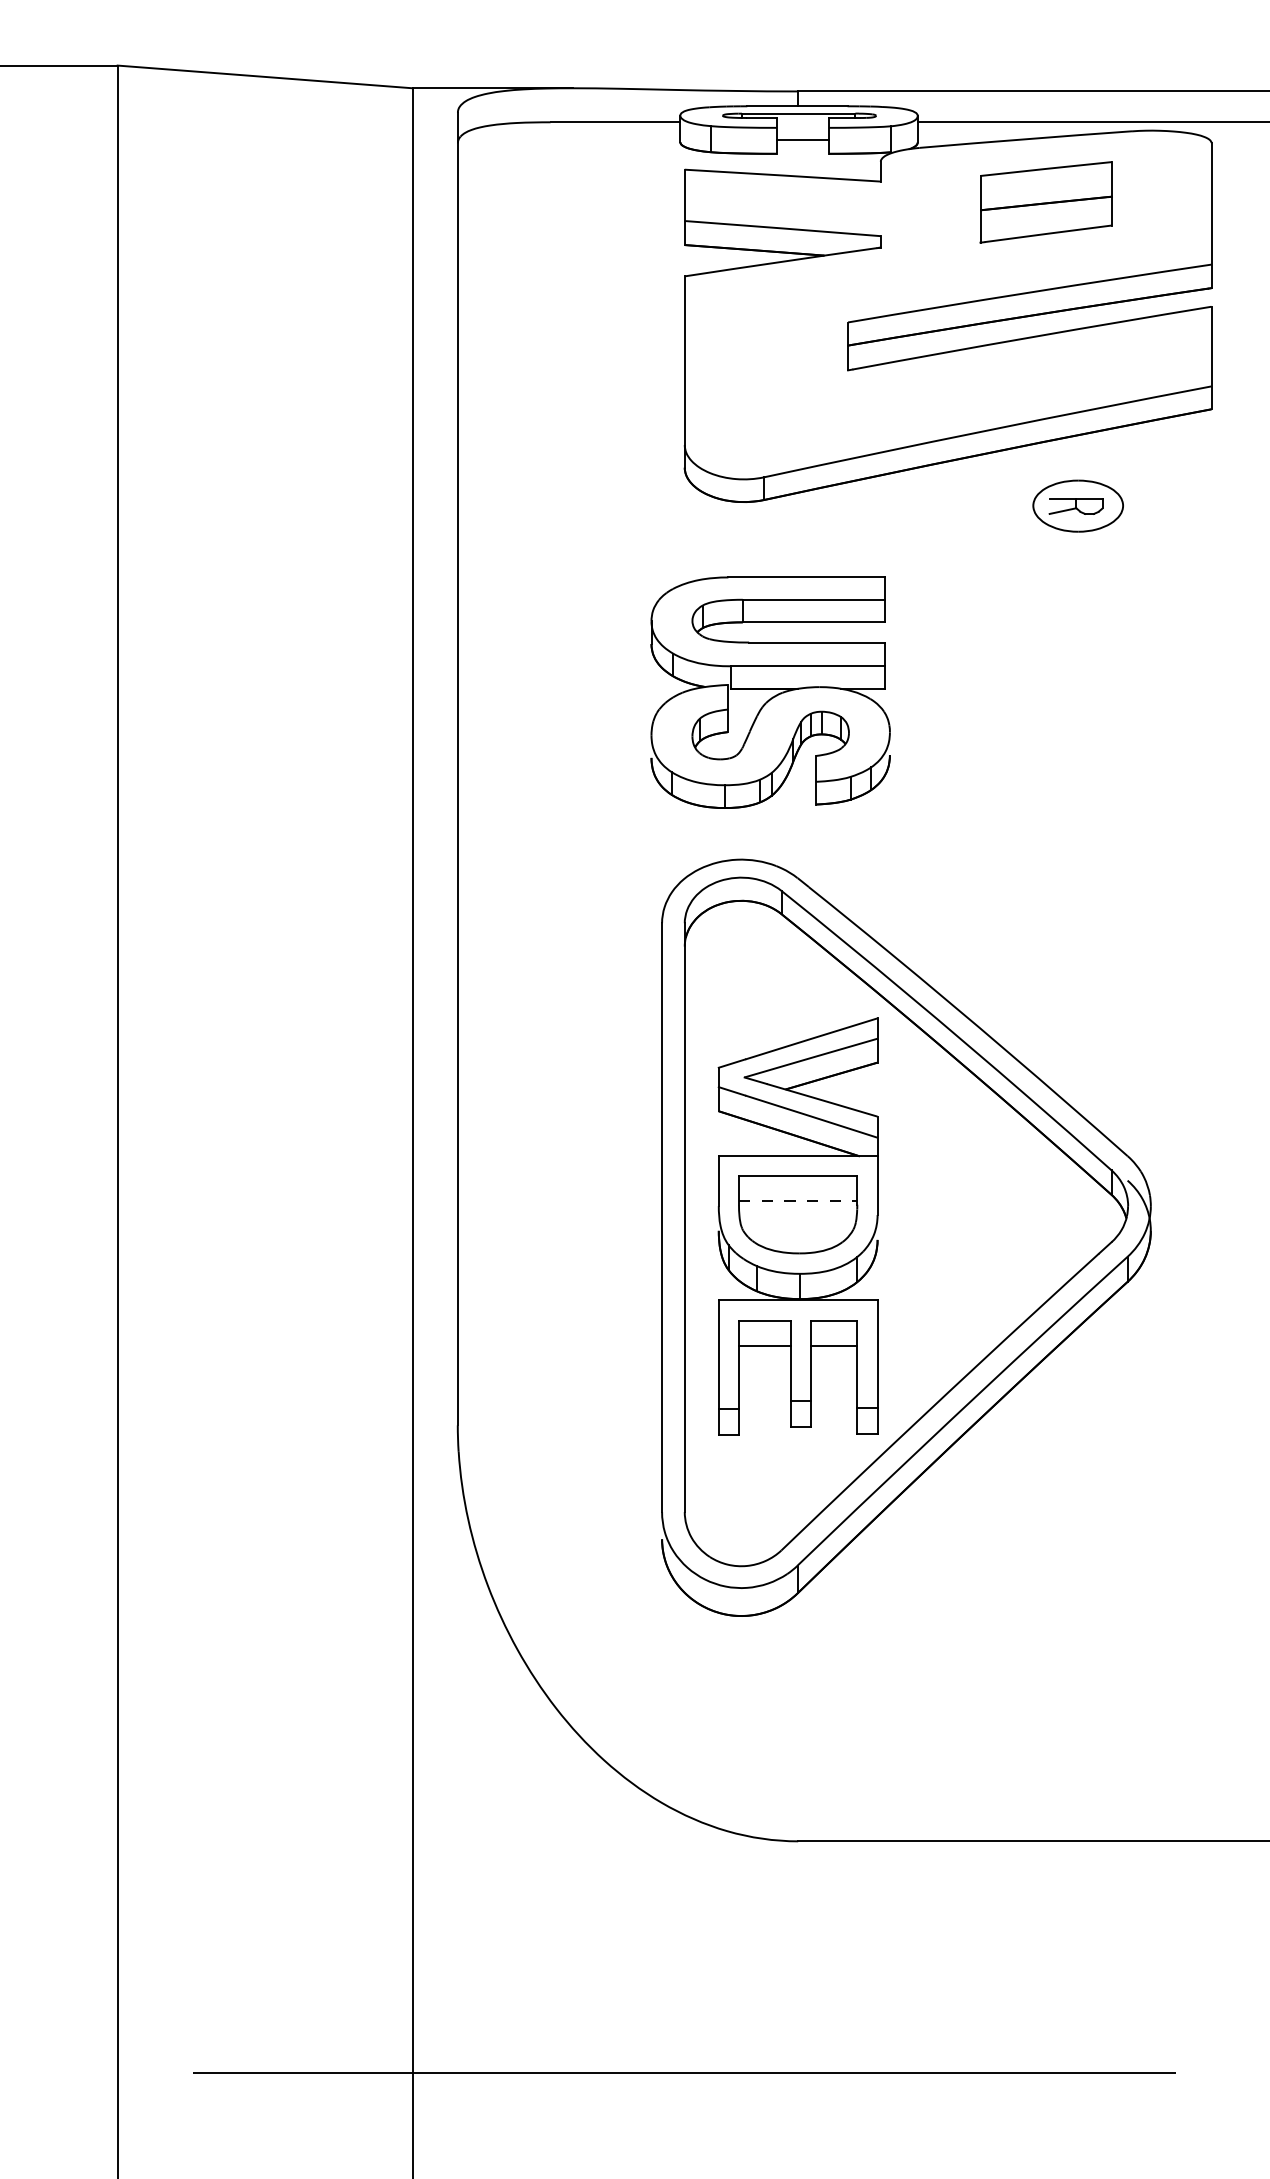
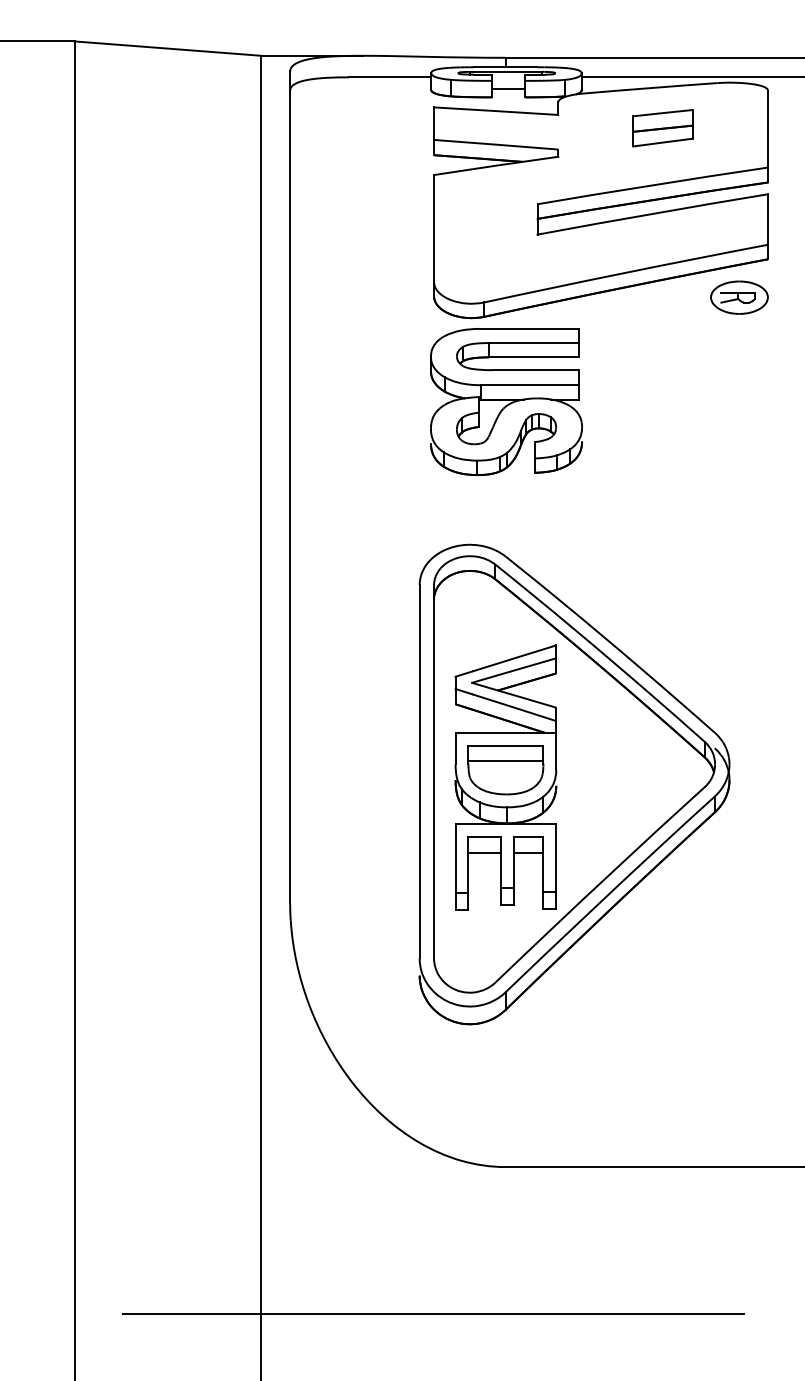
part: (1045, 202) -> (662, 128), size x0.71
part: (1078, 505) -> (739, 297), moved
part: (770, 691) -> (506, 401), moved
line: (799, 1201) -> (506, 761), dashed -> solid

